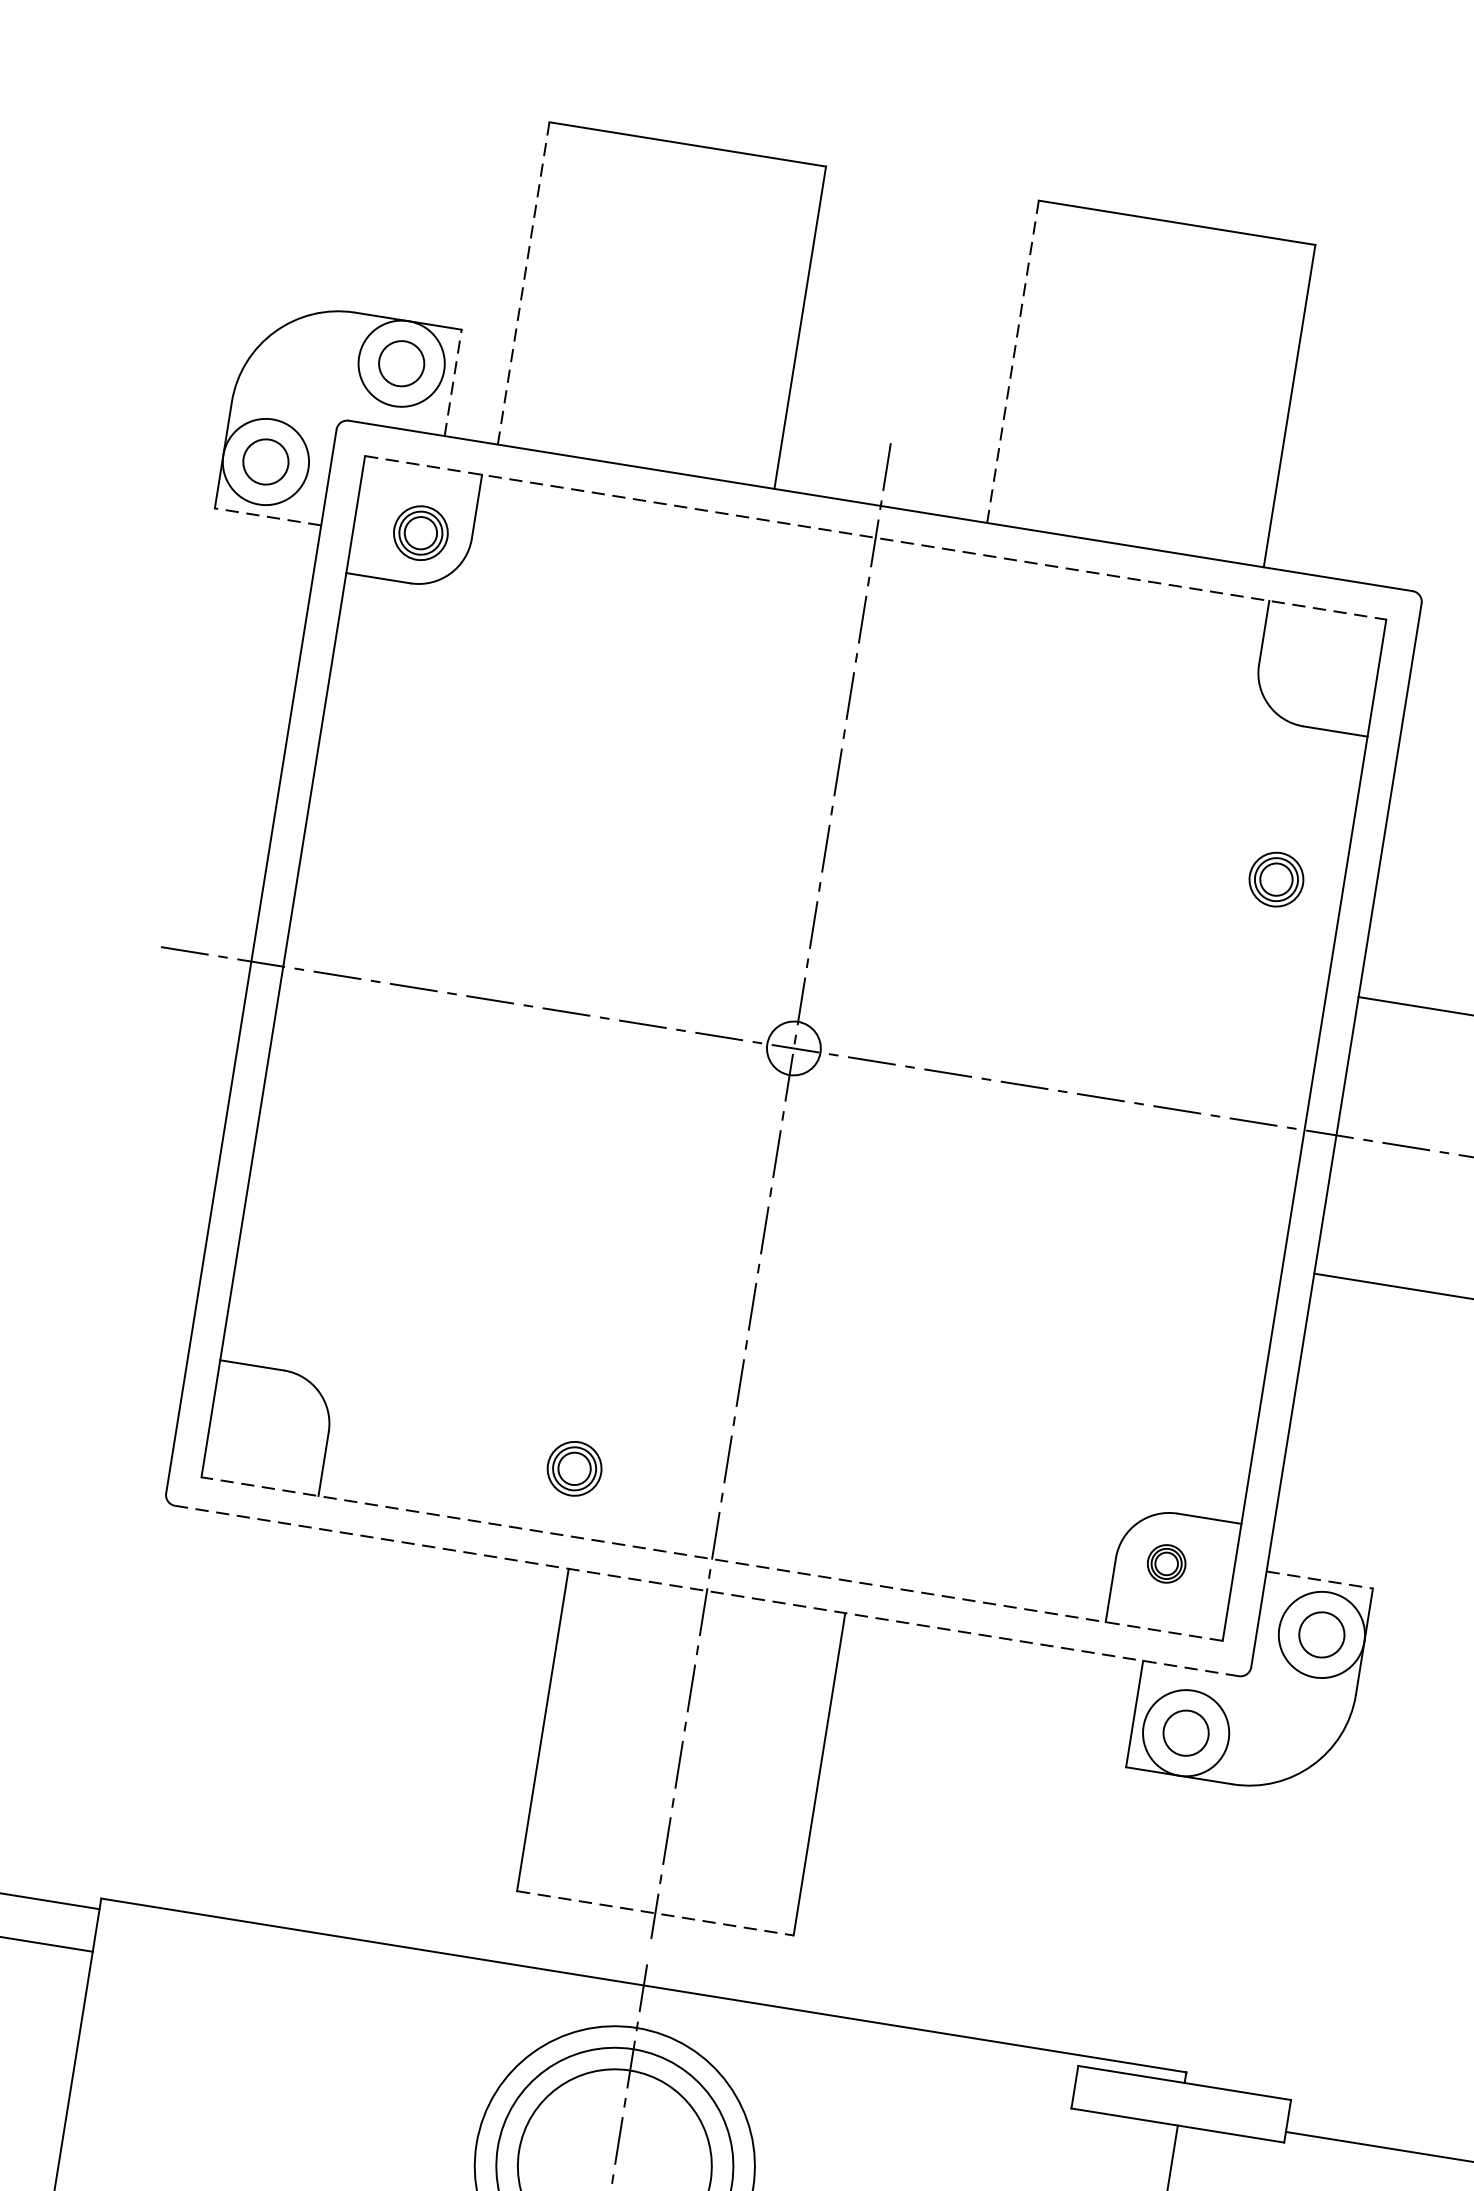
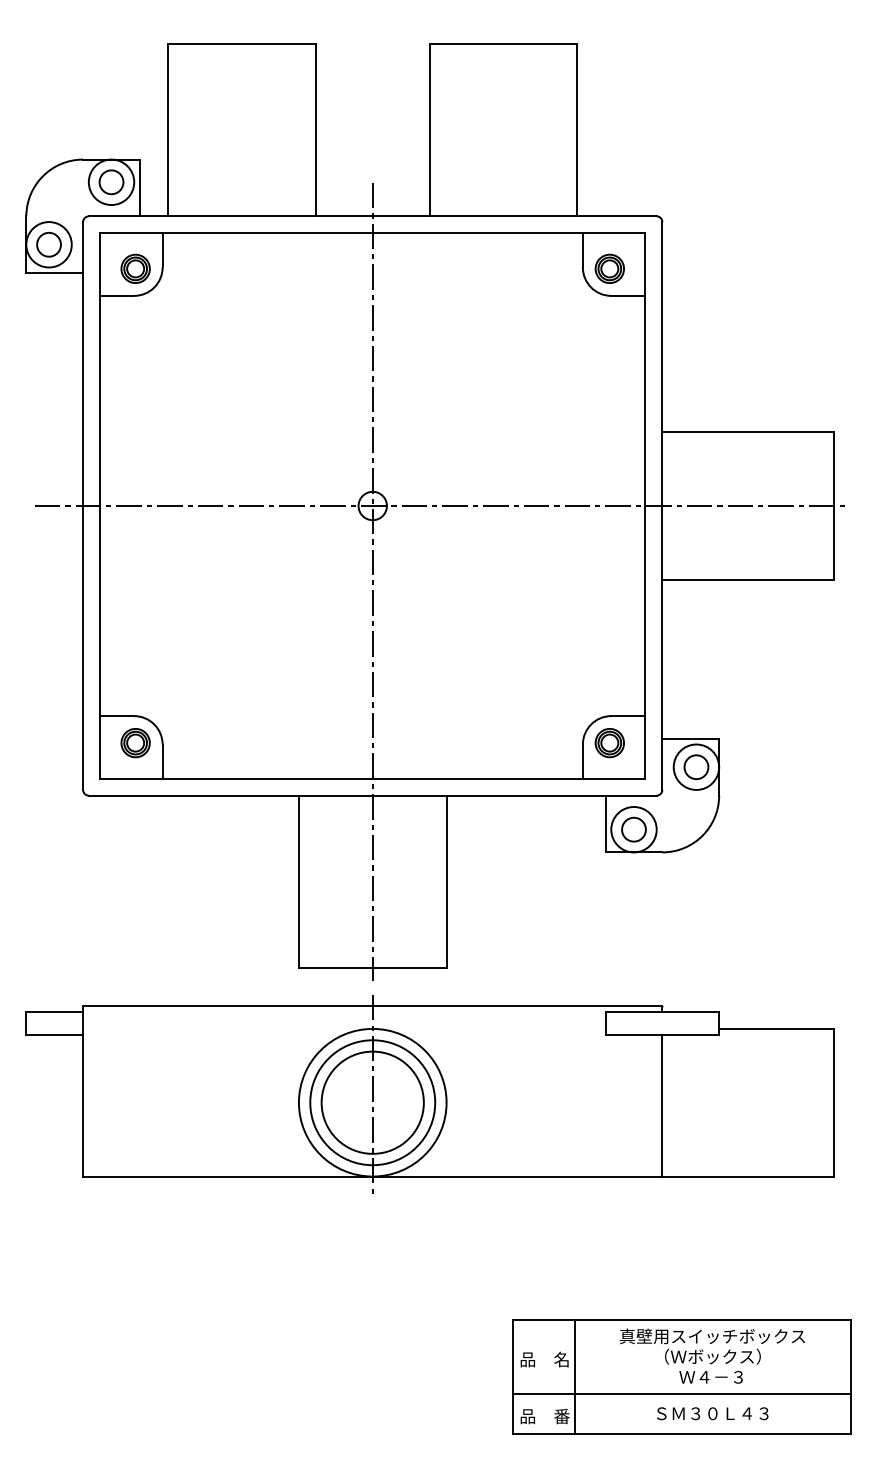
line: (524, 281) -> (168, 129), dashed -> solid
line: (1013, 360) -> (429, 129), dashed -> solid
line: (452, 381) -> (139, 187), dashed -> solid
line: (267, 517) -> (54, 273), dashed -> solid
line: (875, 537) -> (372, 233), dashed -> solid
part: (1275, 878) -> (609, 268), moved
part: (574, 1469) -> (135, 743), moved
line: (711, 1558) -> (372, 778), dashed -> solid
part: (1166, 1564) -> (609, 743), size x1.43
line: (1321, 1579) -> (691, 738), dashed -> solid
line: (706, 1590) -> (372, 795), dashed -> solid
line: (654, 1912) -> (372, 967), dashed -> solid

